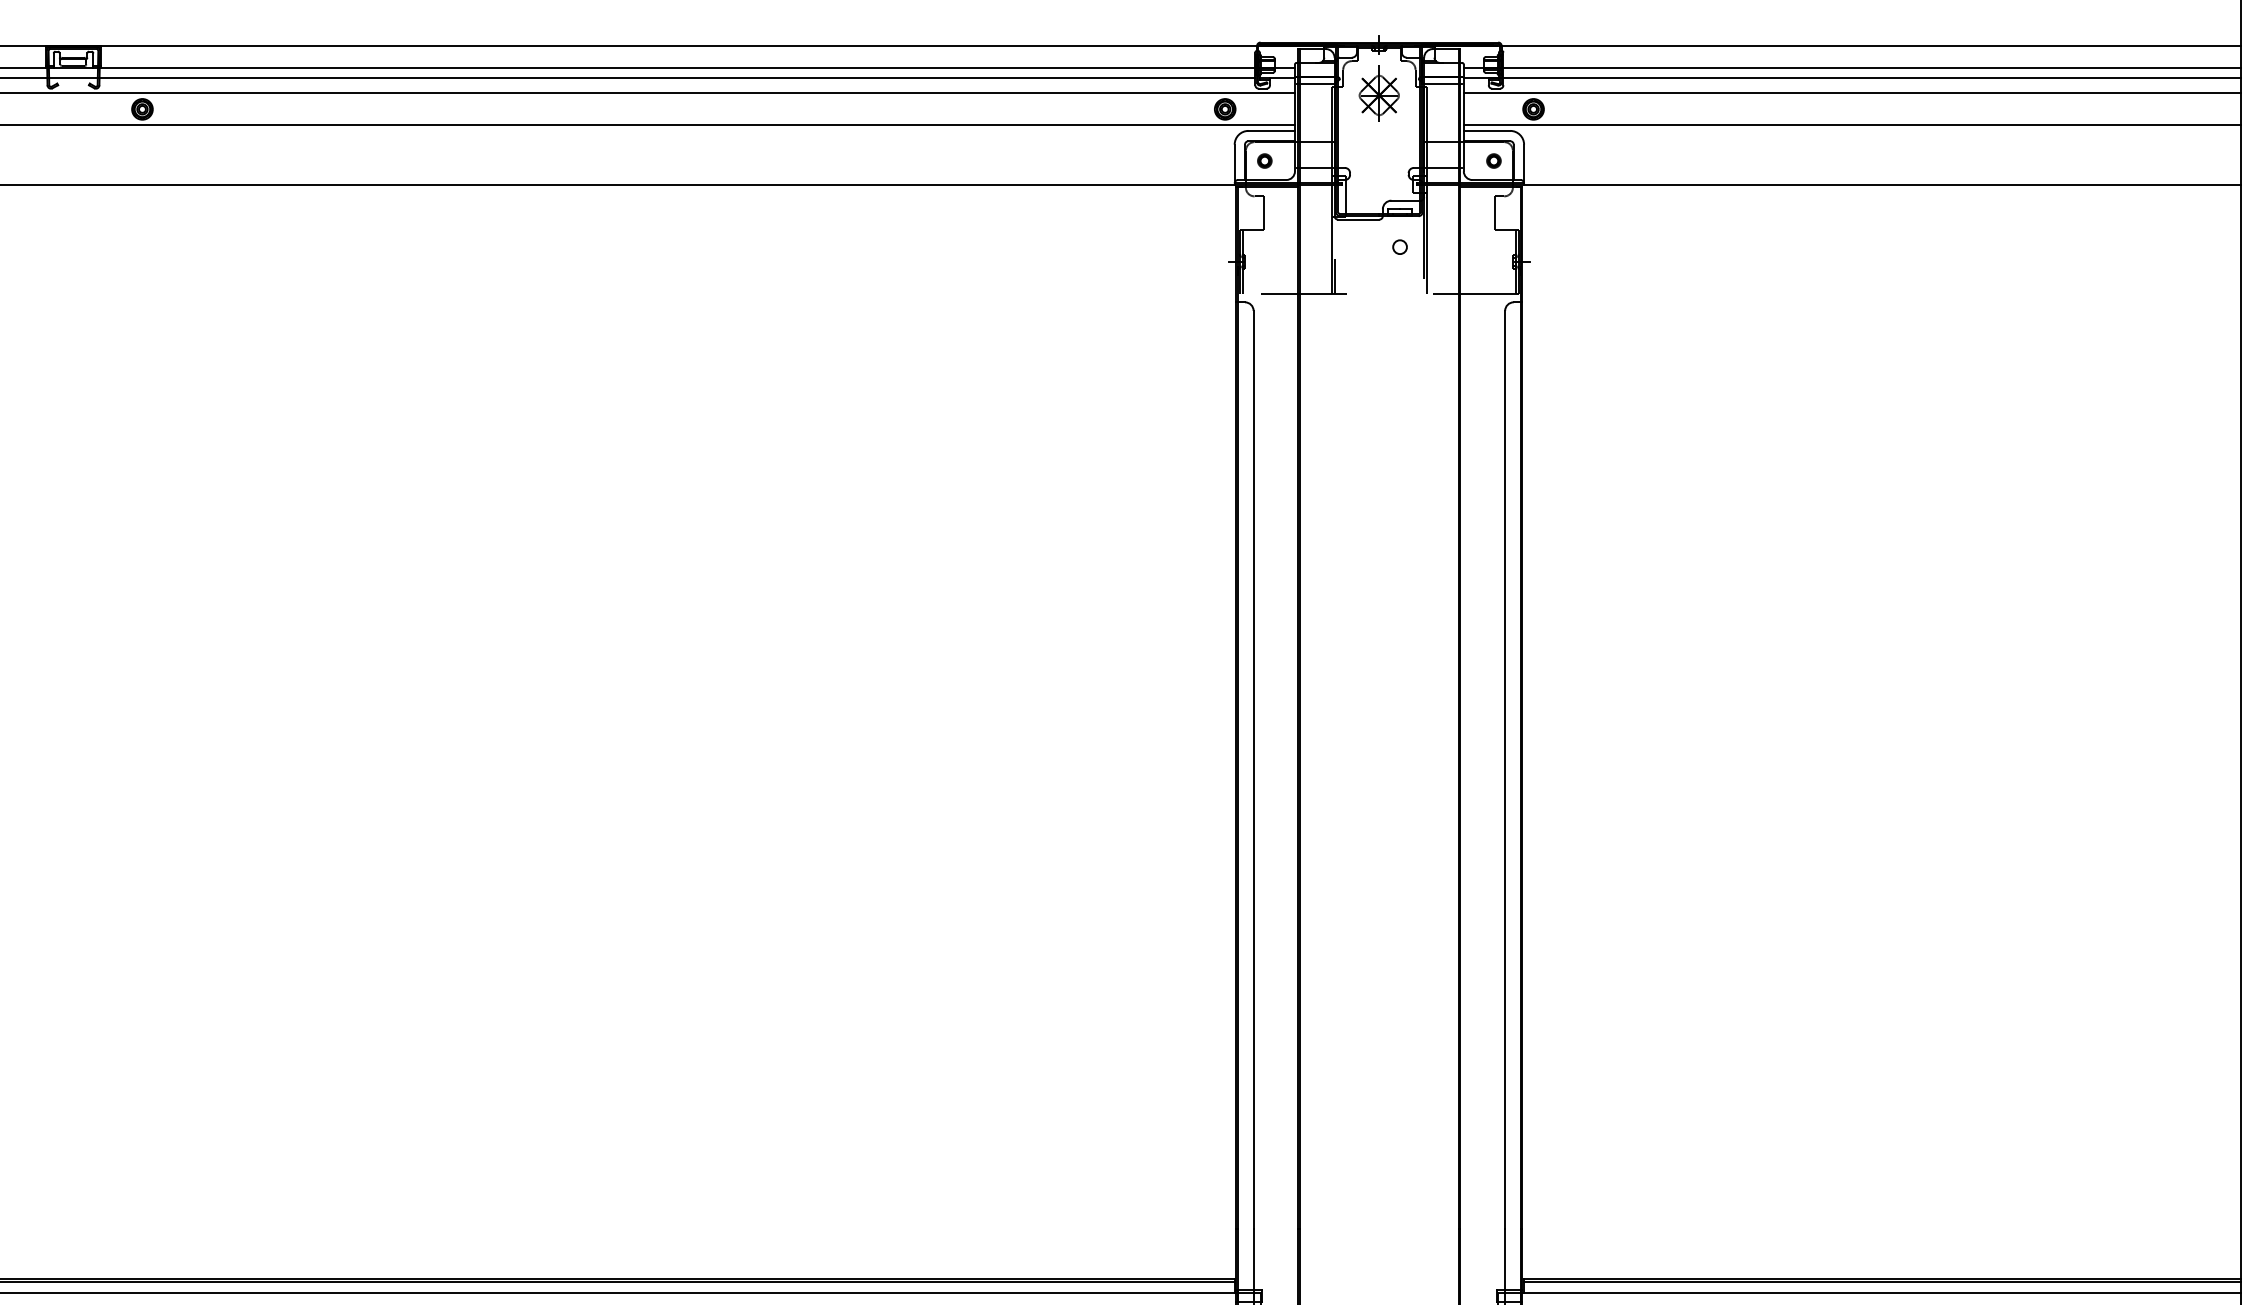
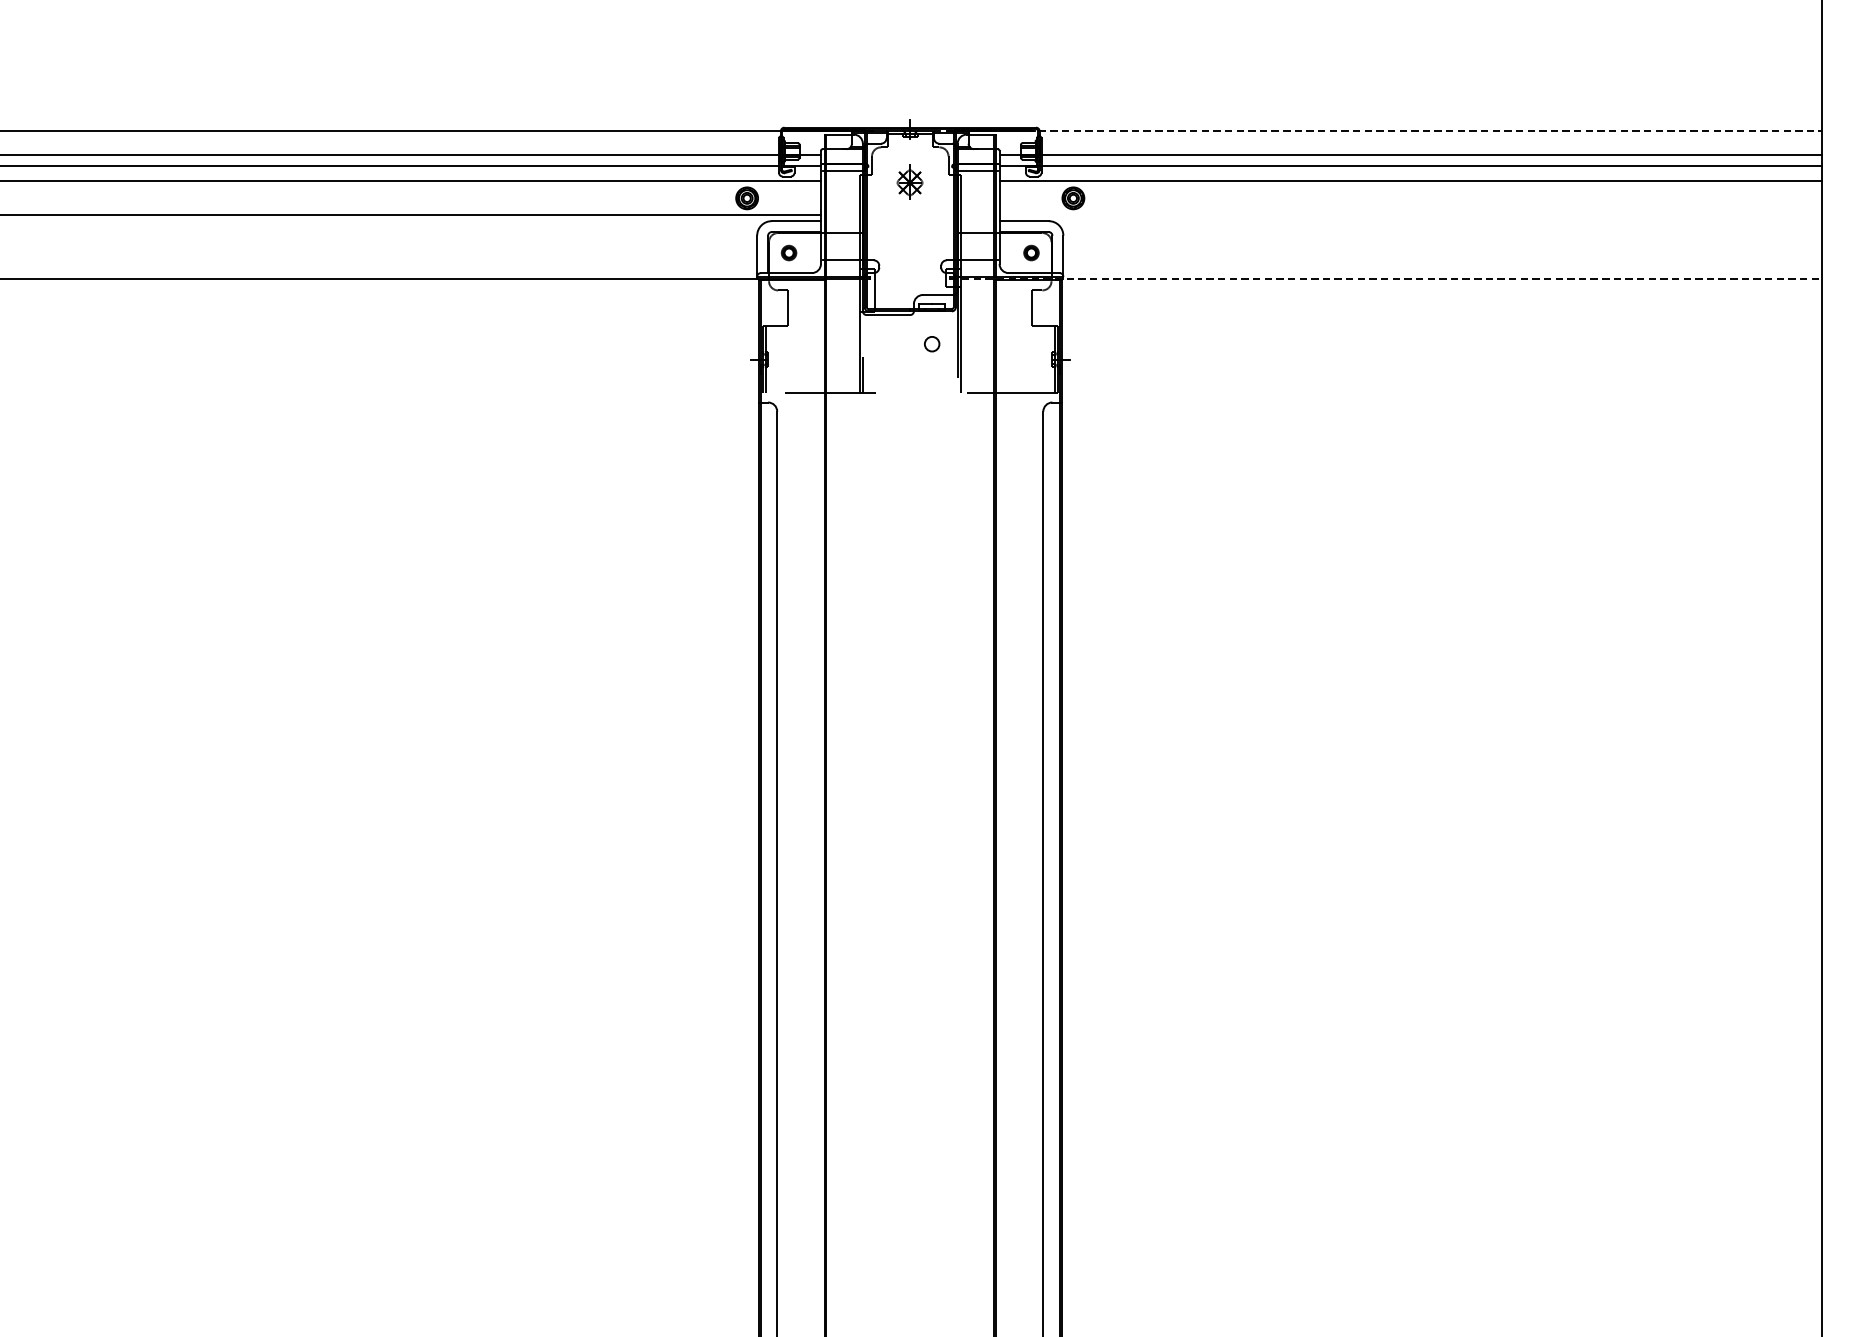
line: (1821, 45) -> (1378, 130), solid -> dashed
part: (1378, 93) -> (909, 181), size x0.6
line: (1851, 124) -> (1409, 214), removed
line: (1829, 185) -> (1386, 278), solid -> dashed

